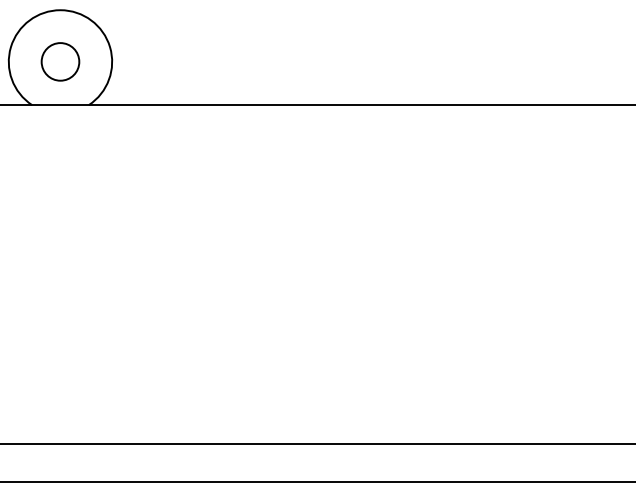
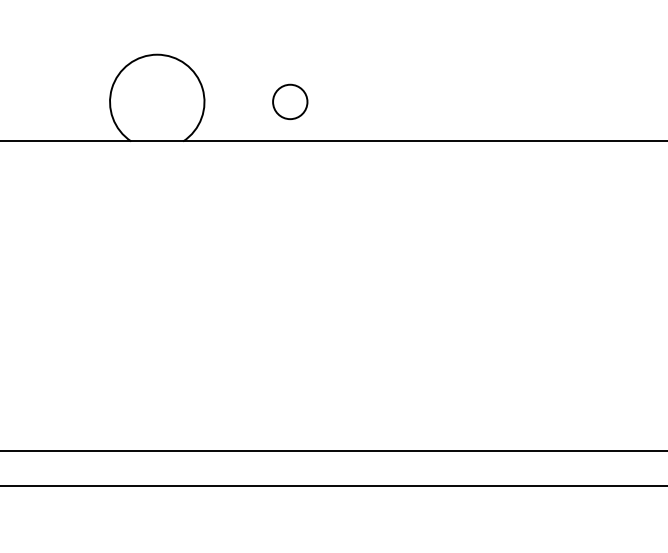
circle: (60, 61) -> (290, 101), moved

